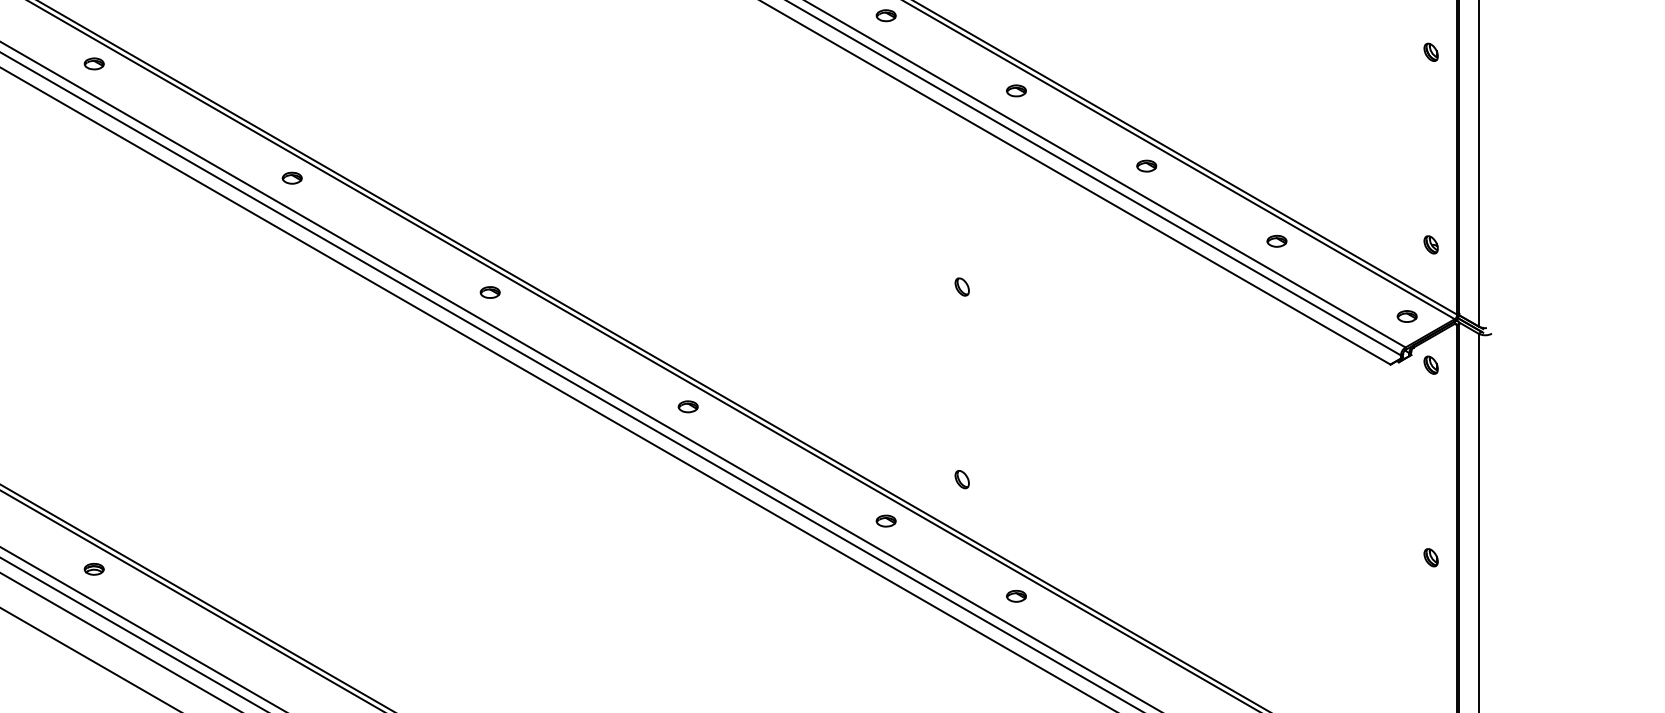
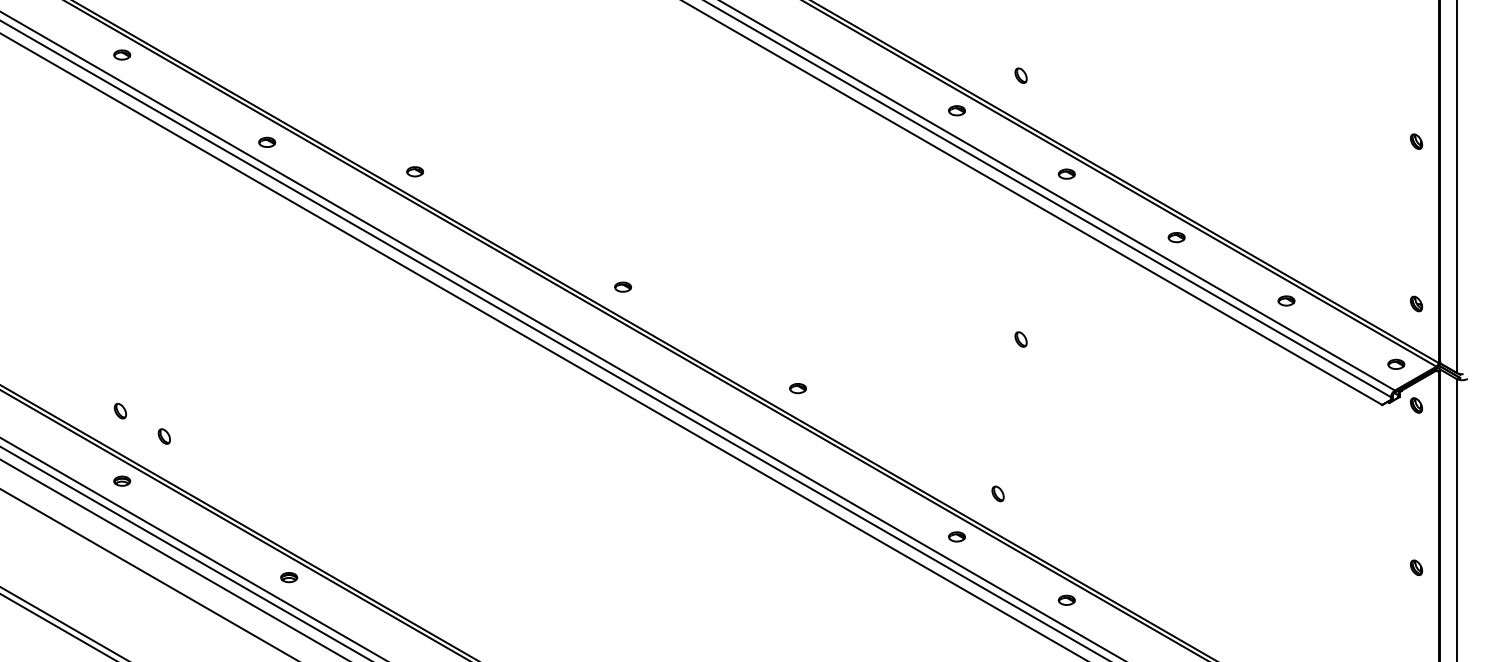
part: (94, 62) -> (267, 141), moved
part: (291, 177) -> (414, 171), moved
part: (490, 291) -> (623, 286), moved
part: (687, 406) -> (797, 388), moved
part: (961, 479) -> (997, 493), moved

